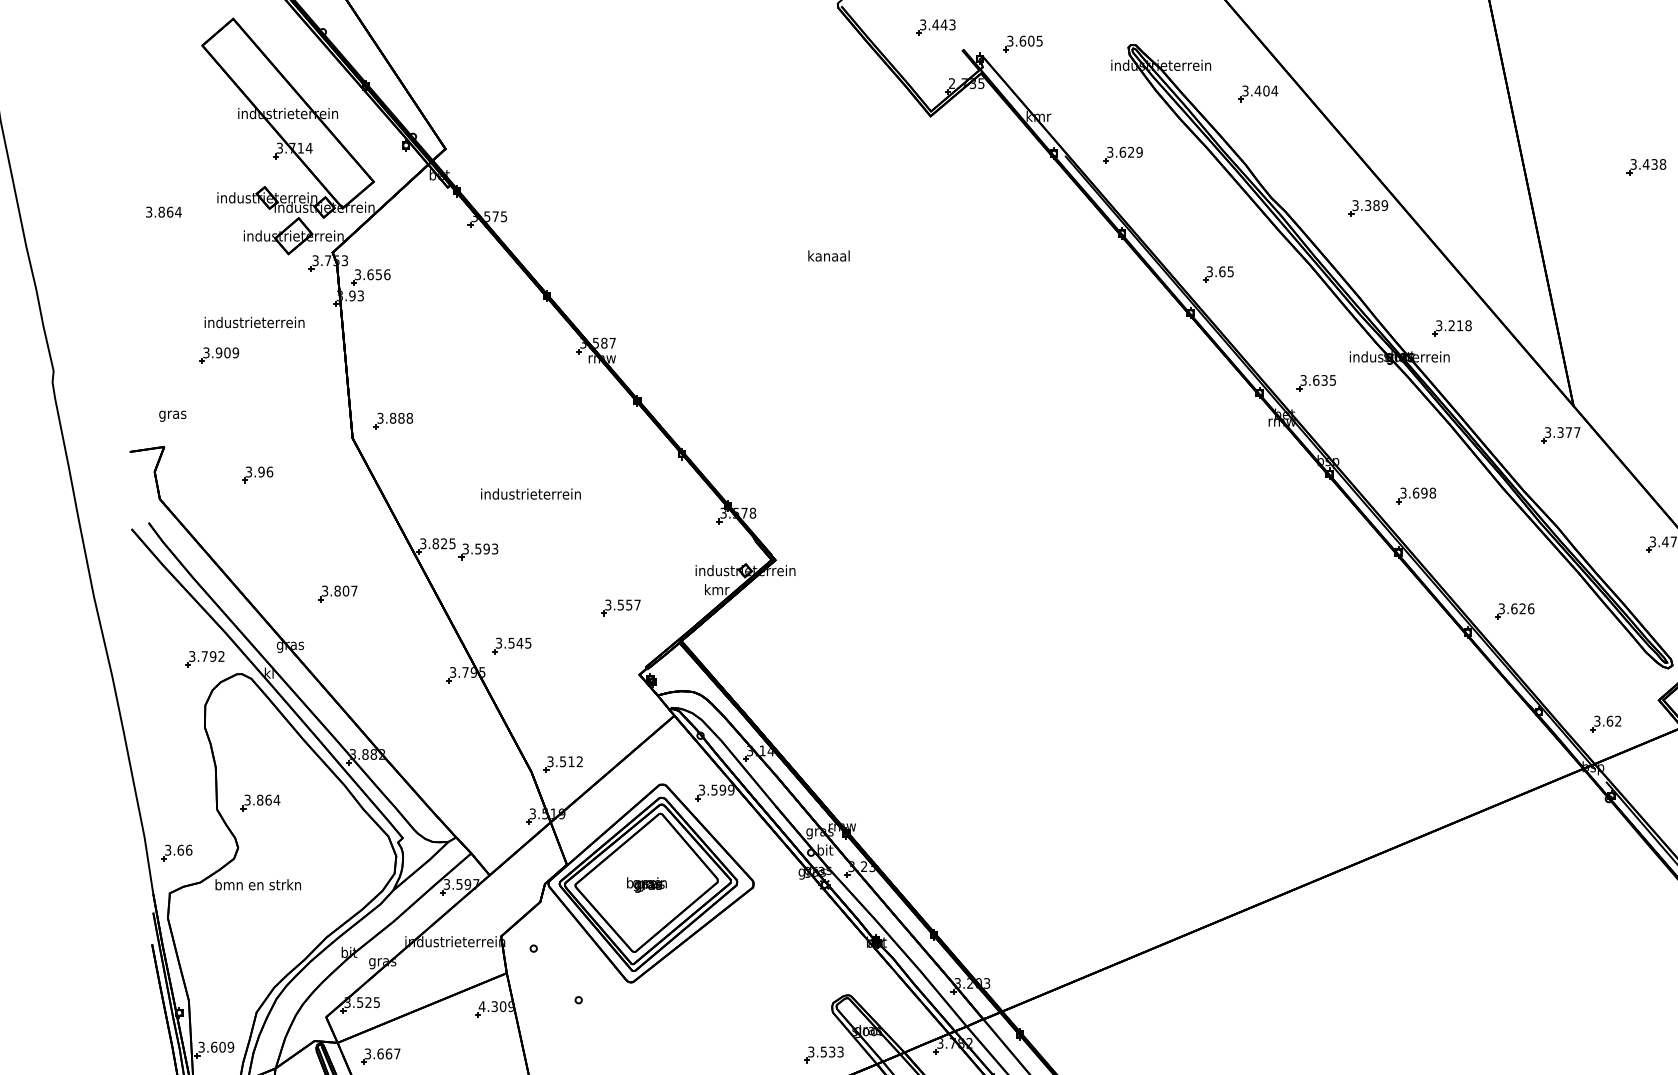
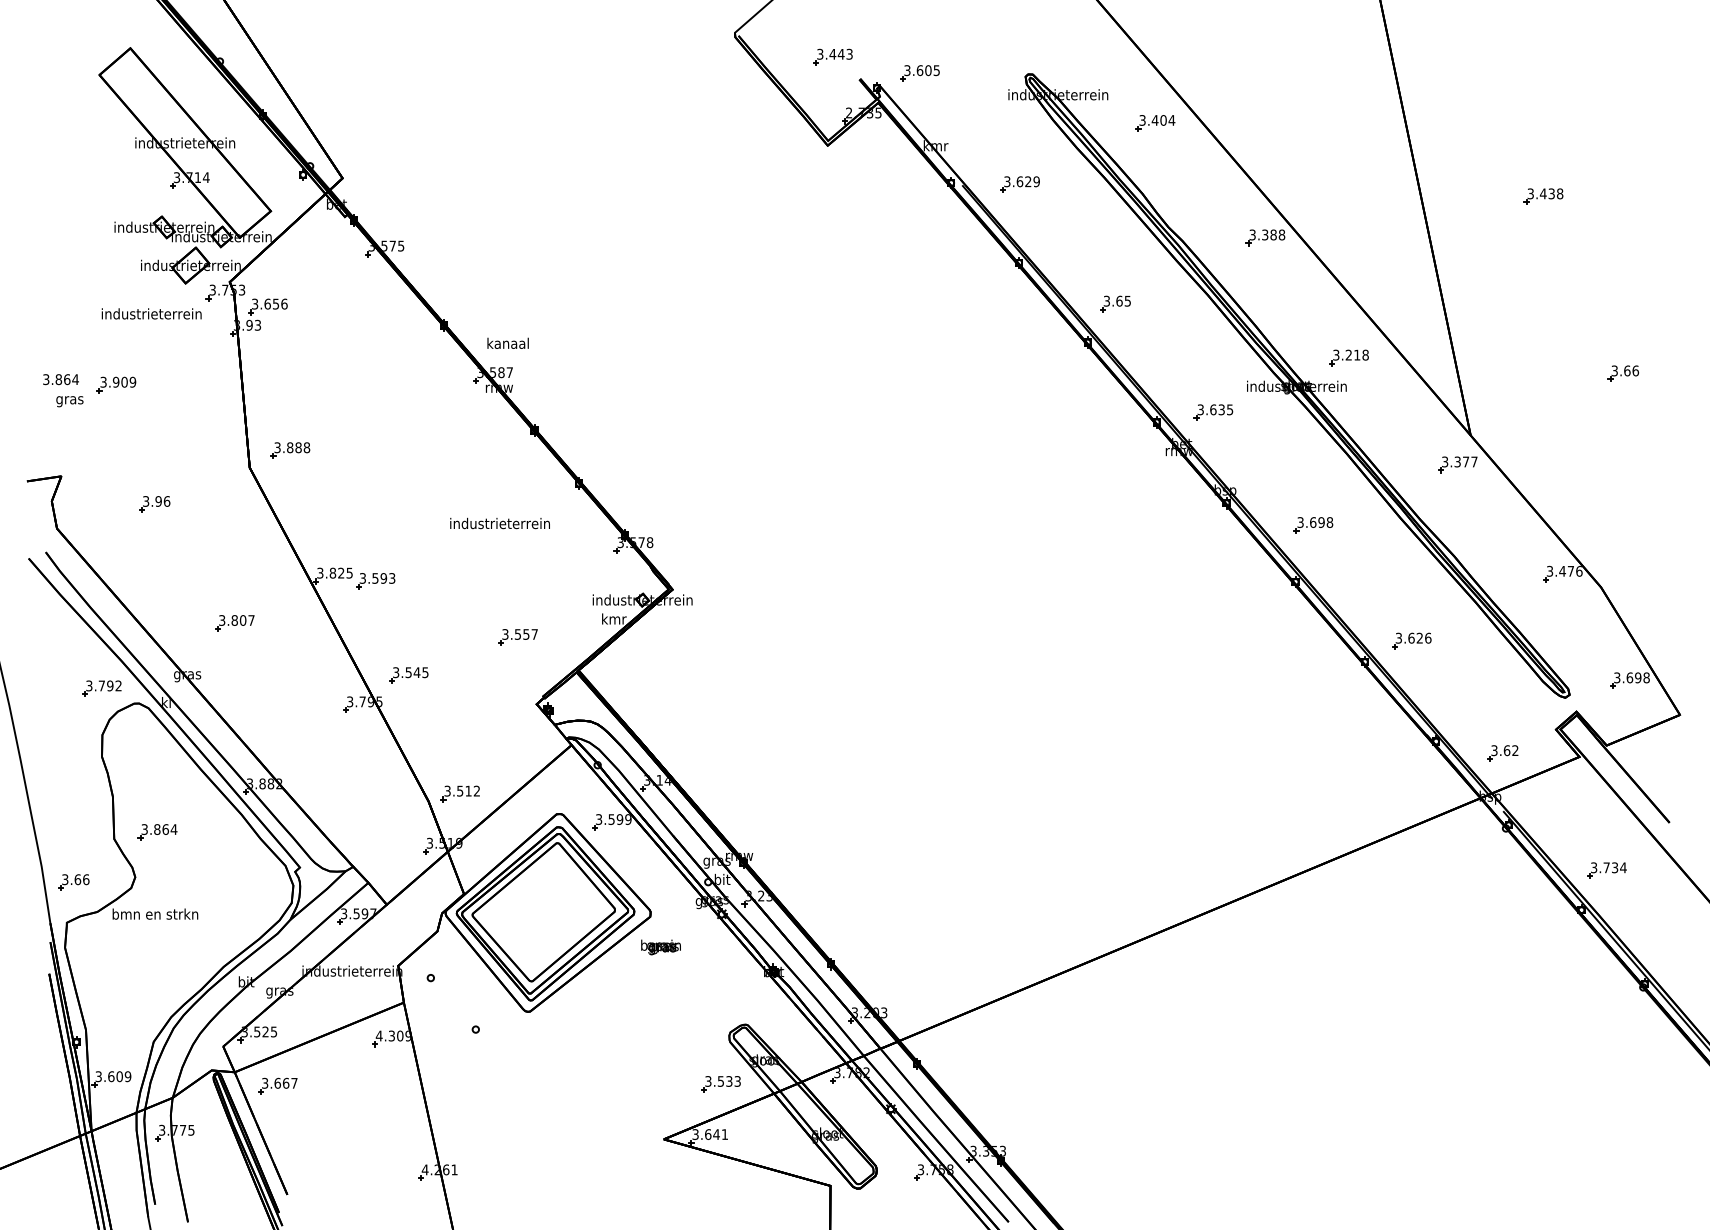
text: (1384, 205) -> (1281, 234), 3.389 -> 3.388
text: (163, 212) -> (60, 379), moved
text: (828, 255) -> (507, 342), moved
text: (254, 322) -> (151, 313), moved
text: (172, 416) -> (69, 401), moved
text: (530, 494) -> (499, 523), moved
text: (646, 885) -> (660, 947), moved

